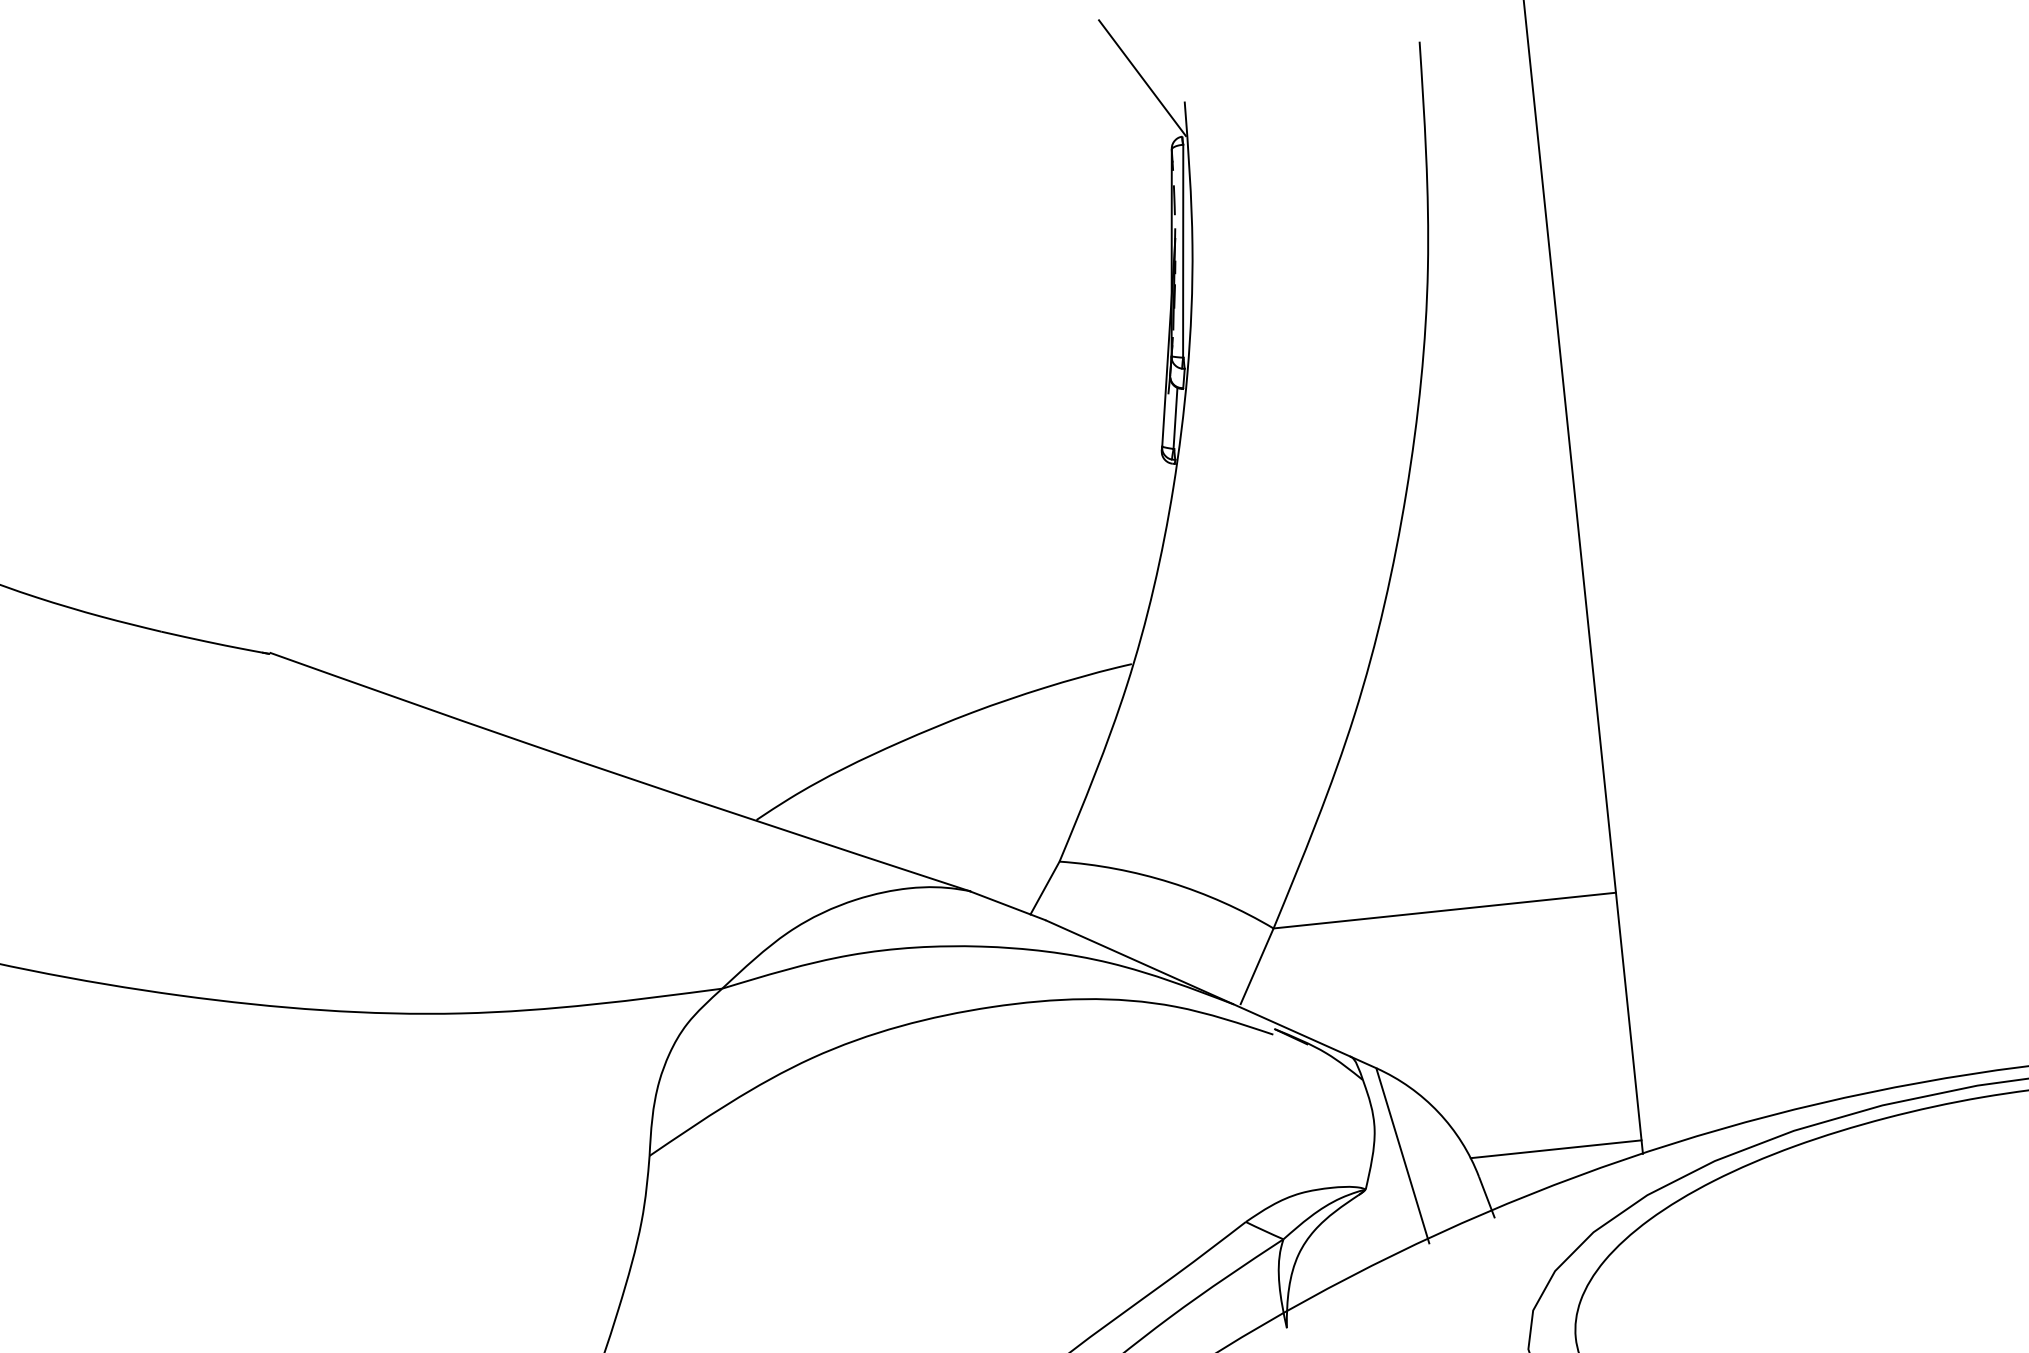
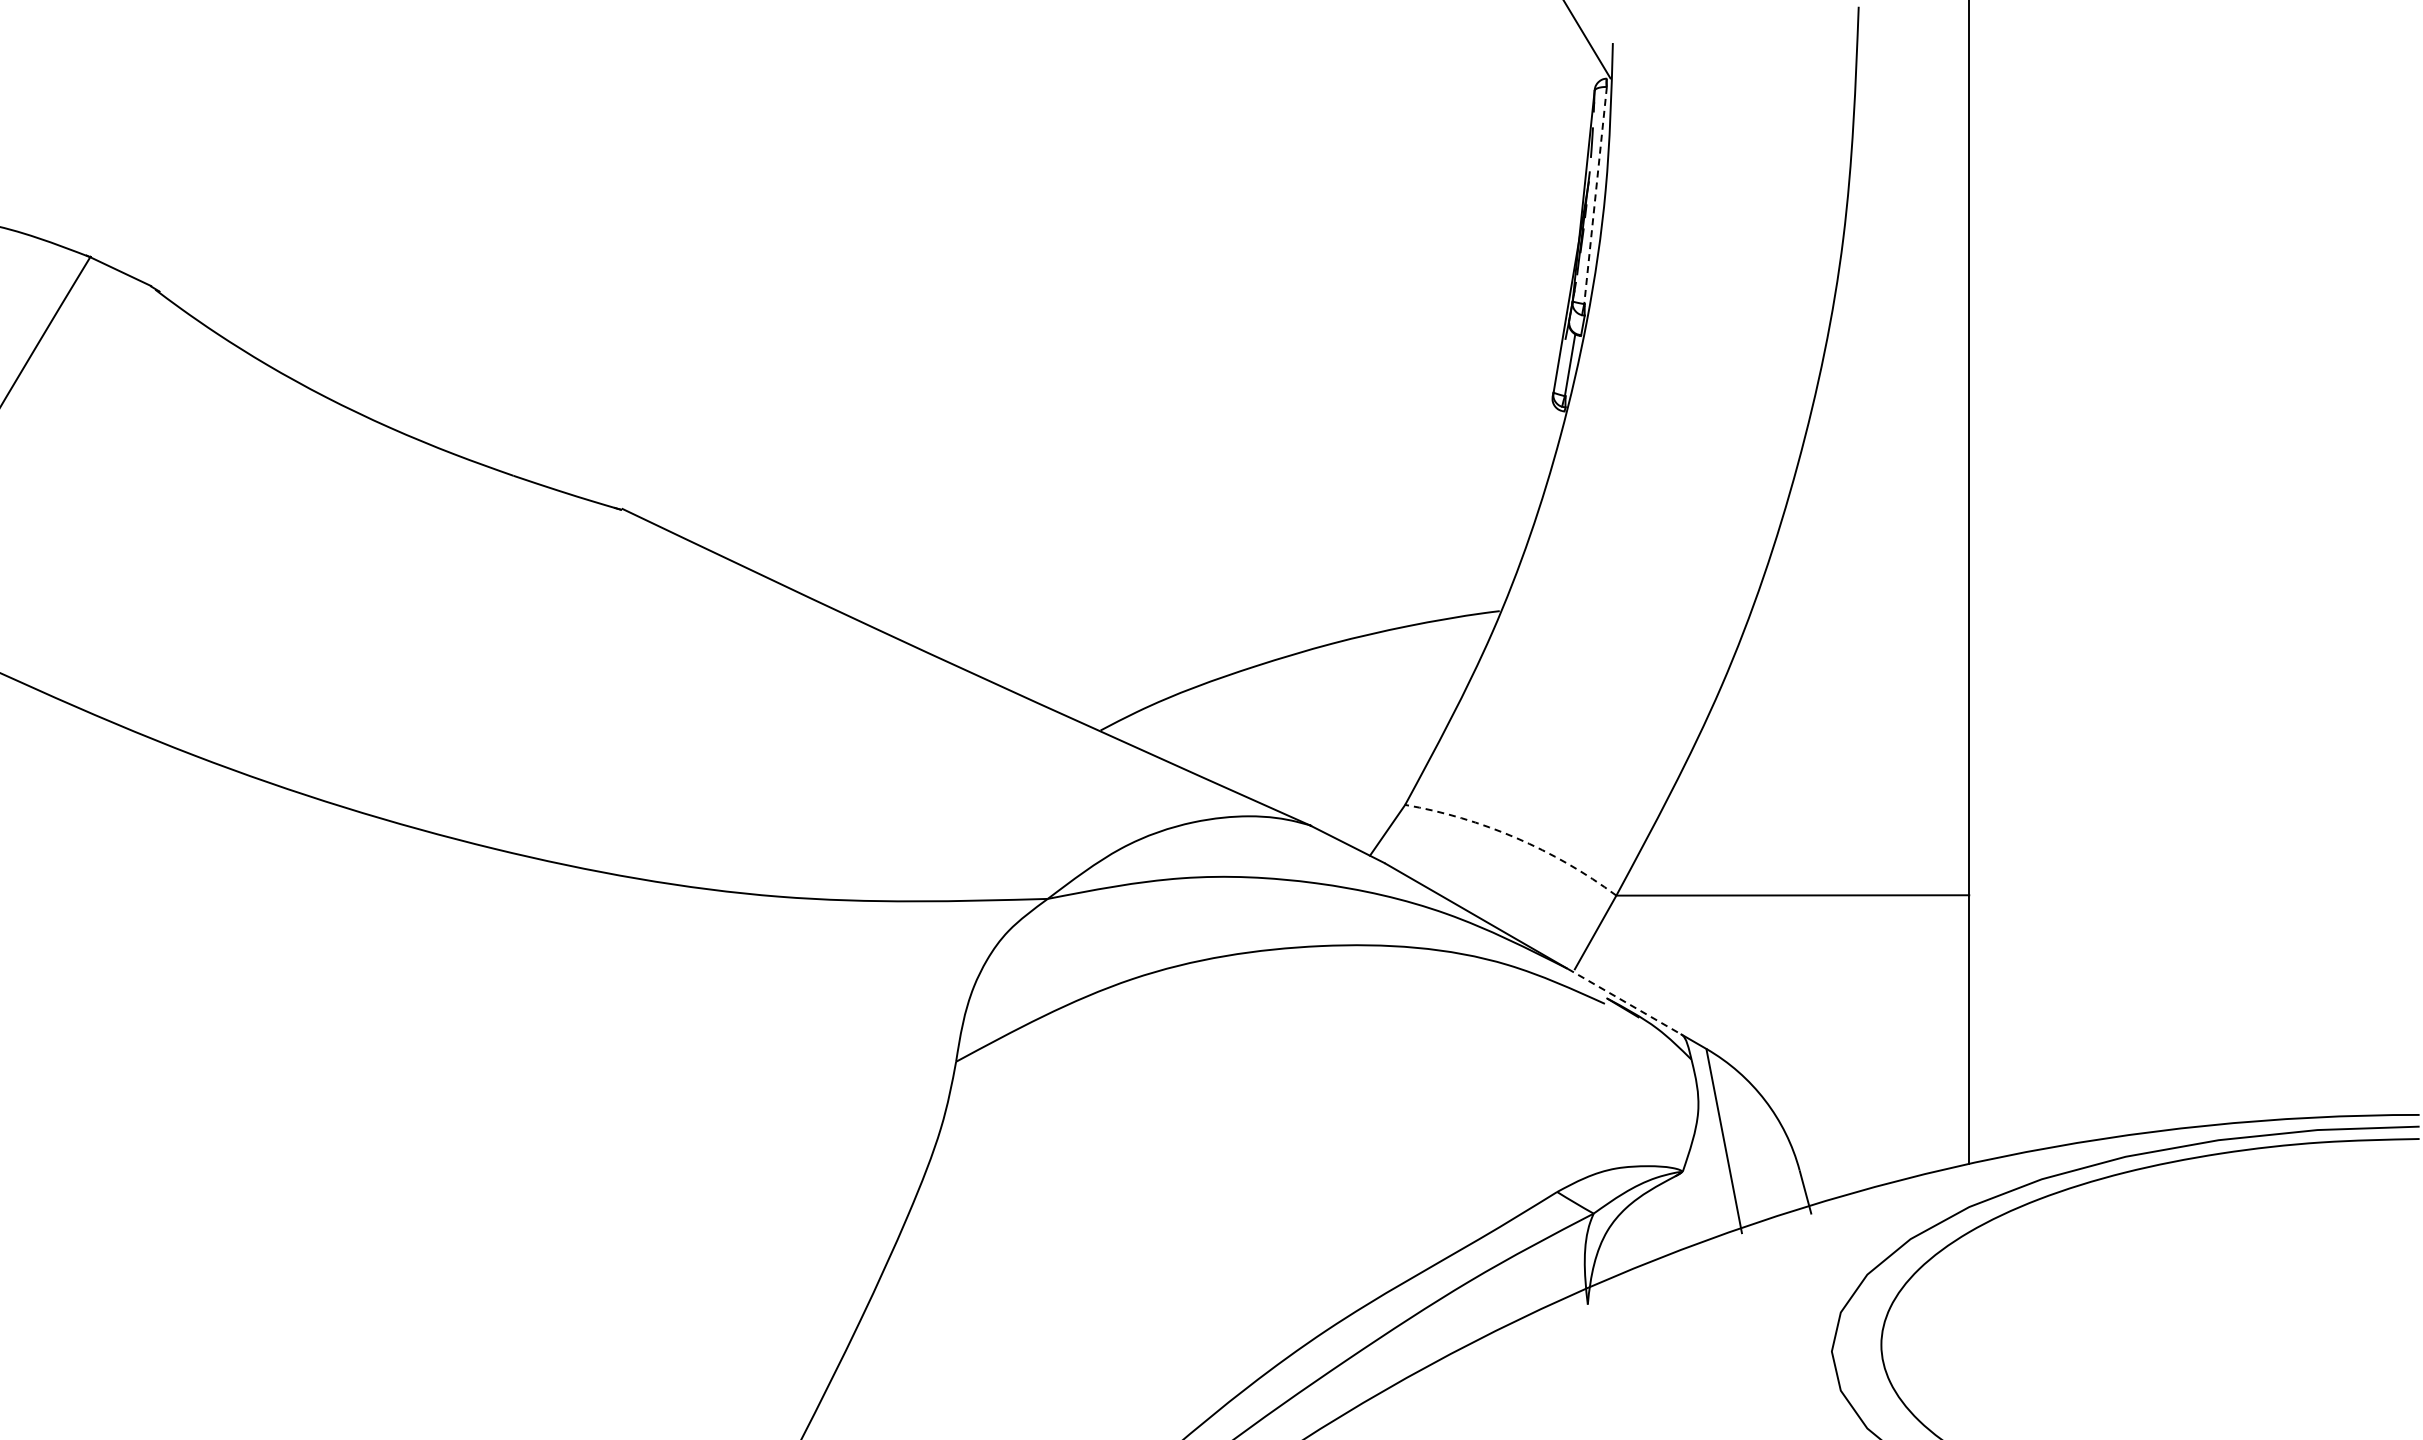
line: (1183, 252) -> (1595, 196), solid -> dashed
arc: (1170, 882) -> (1516, 837), solid -> dashed
line: (1292, 1030) -> (1624, 1001), solid -> dashed
line: (1556, 1149) -> (1881, 1150), removed

